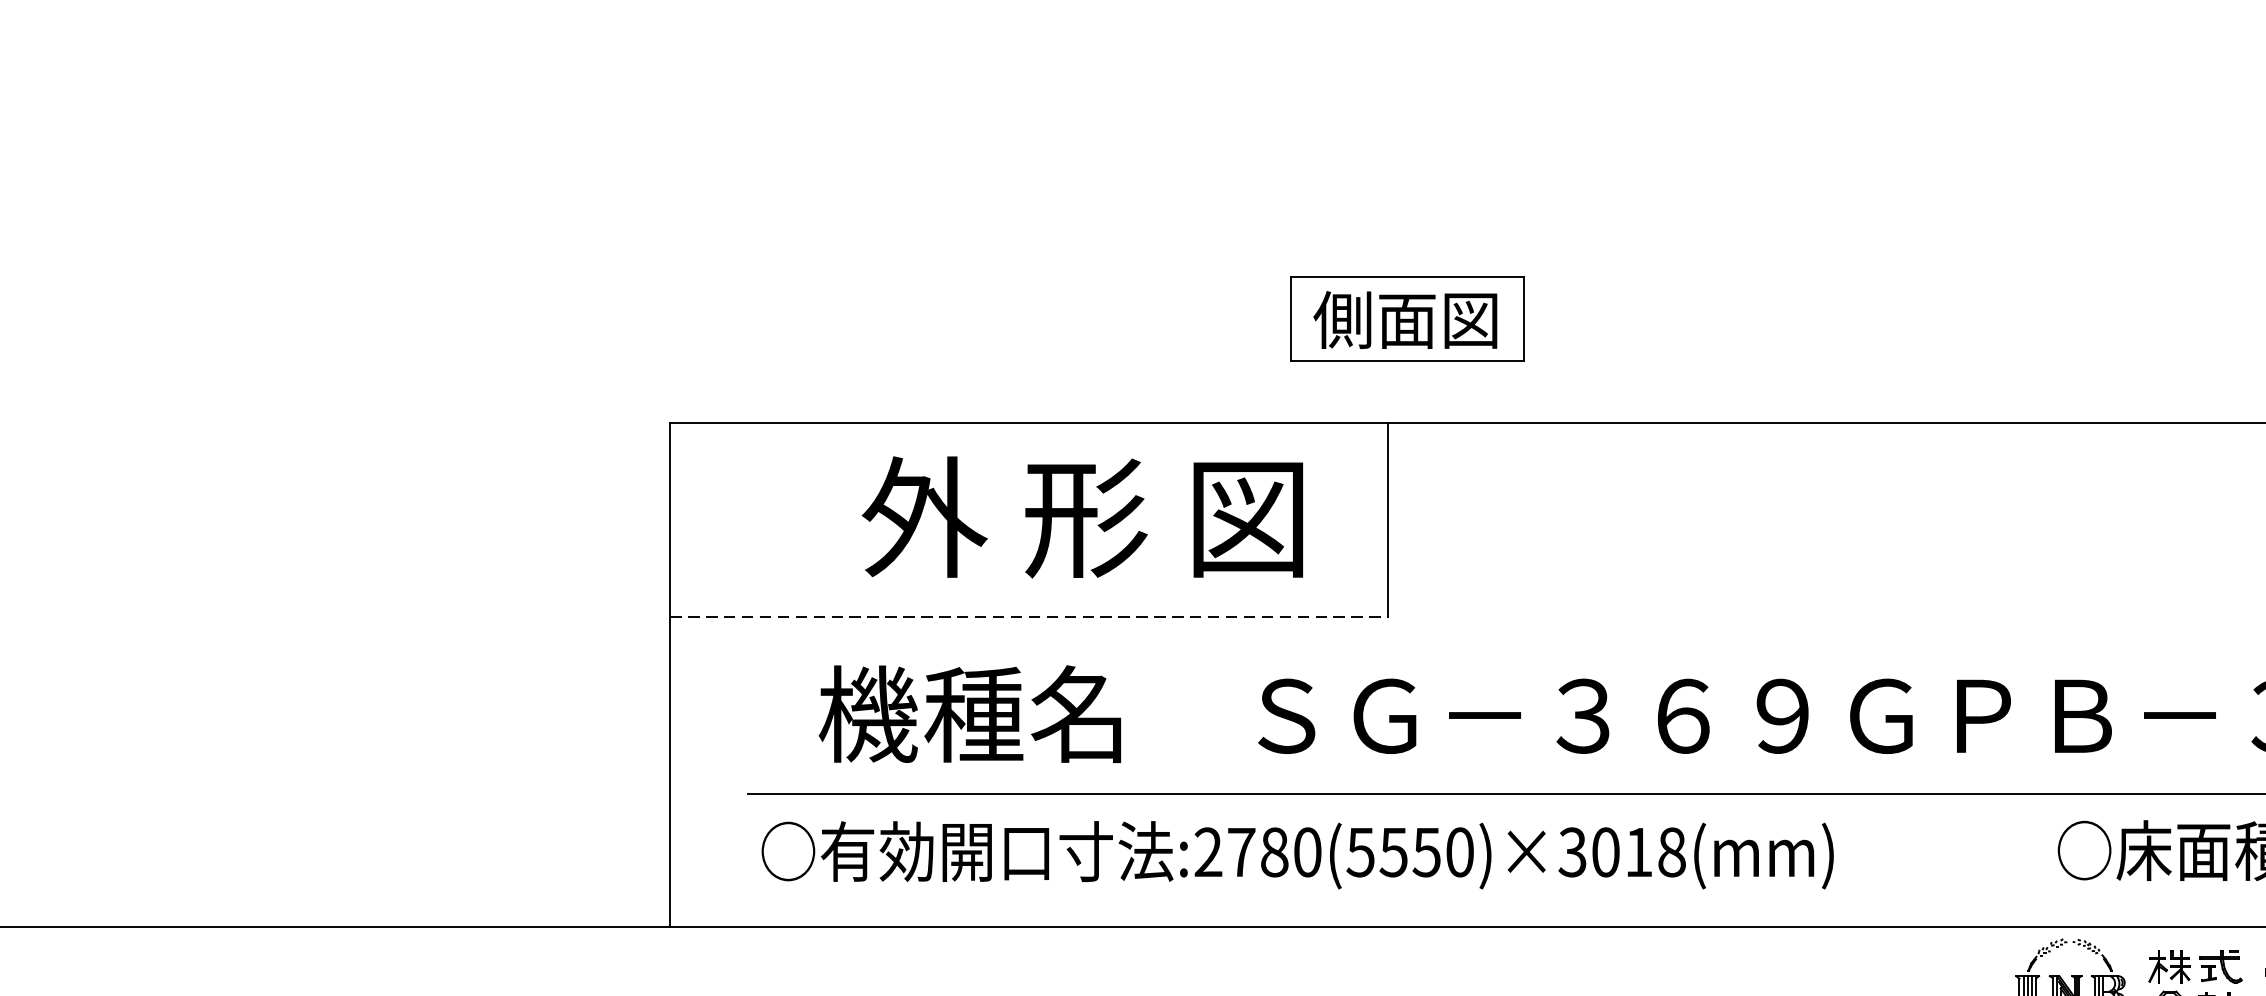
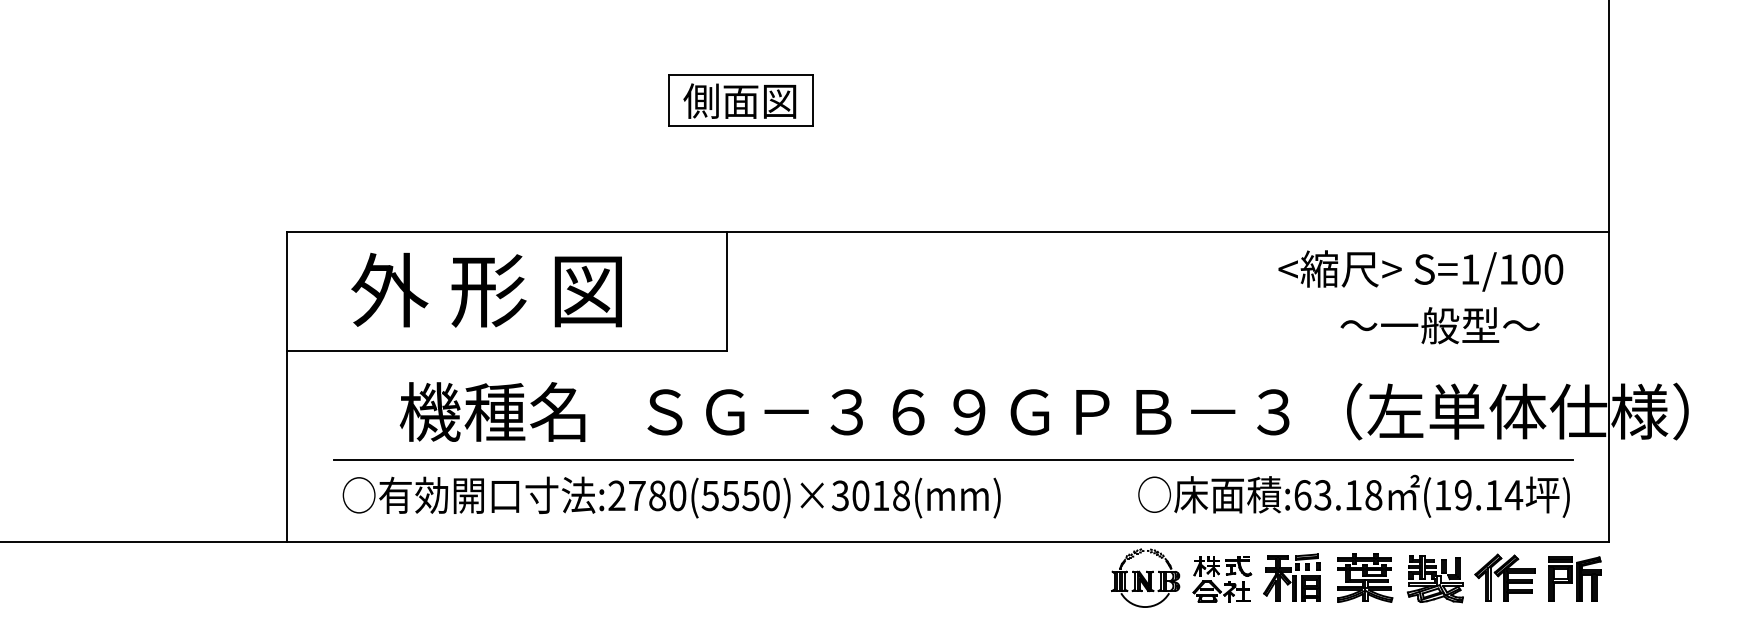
part: (1406, 318) -> (740, 100), moved
text: (1082, 516) -> (486, 289), moved
line: (1030, 617) -> (507, 351), dashed -> solid
text: (969, 713) -> (492, 411), moved

